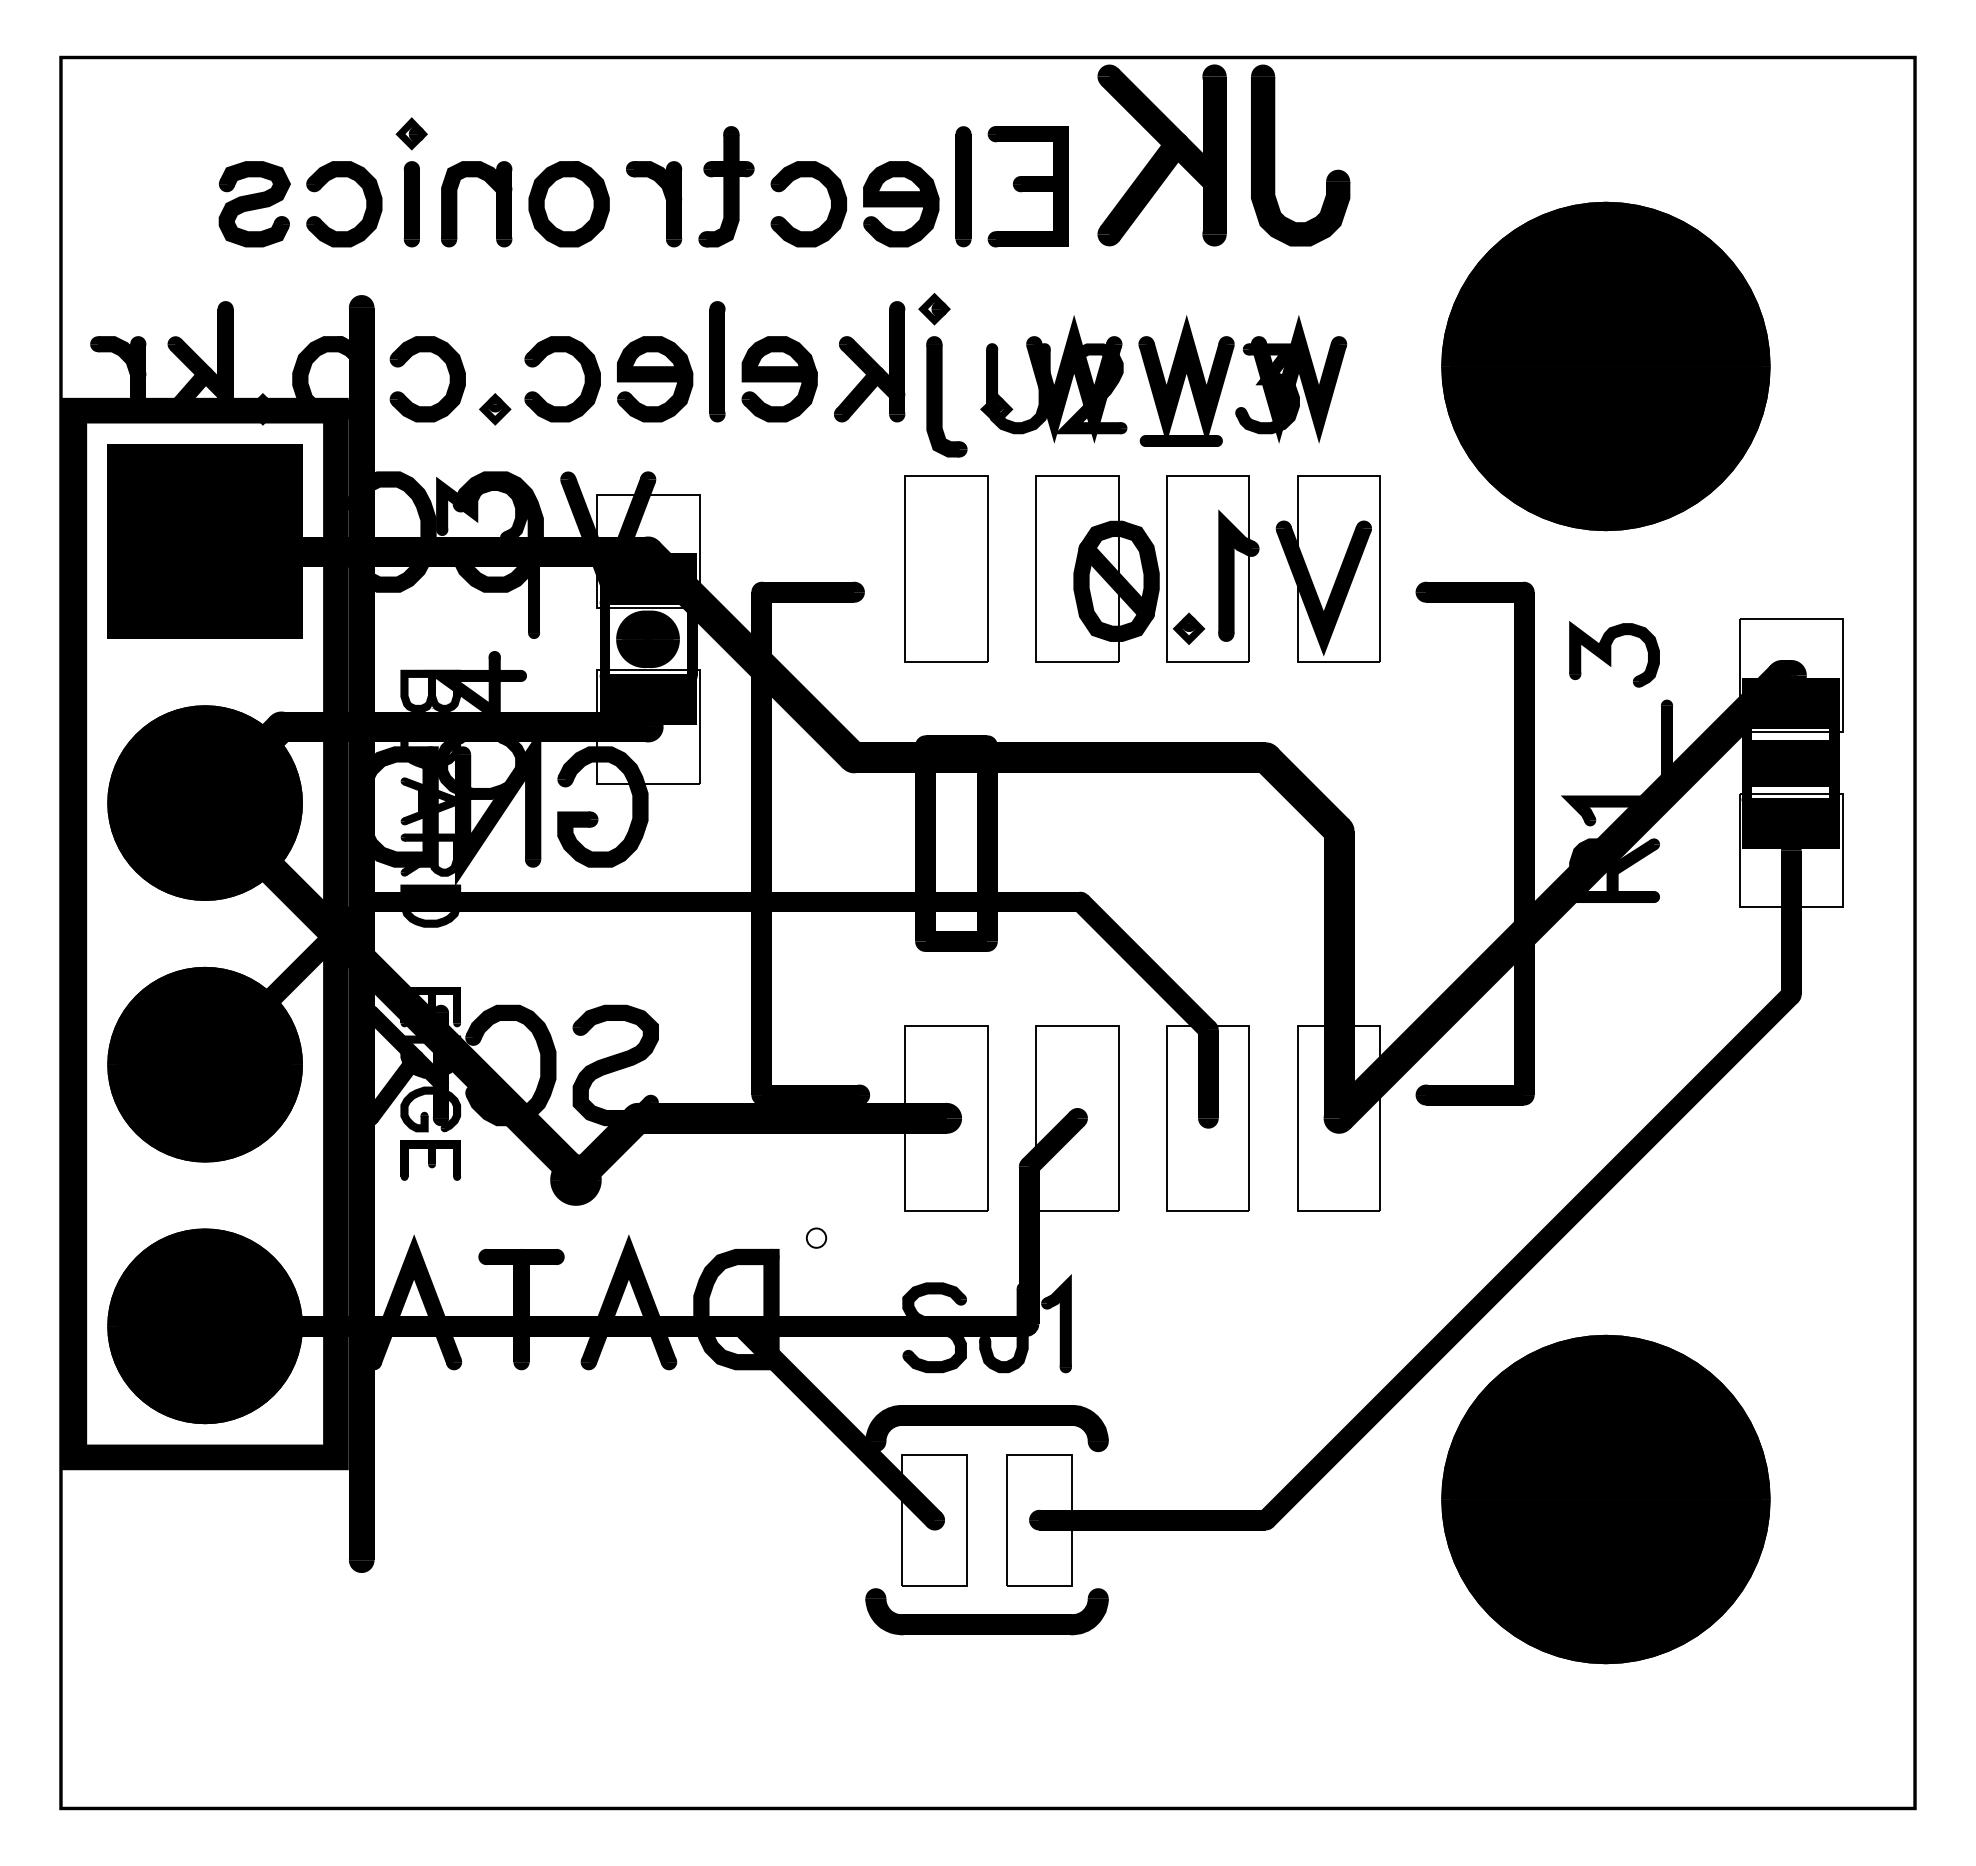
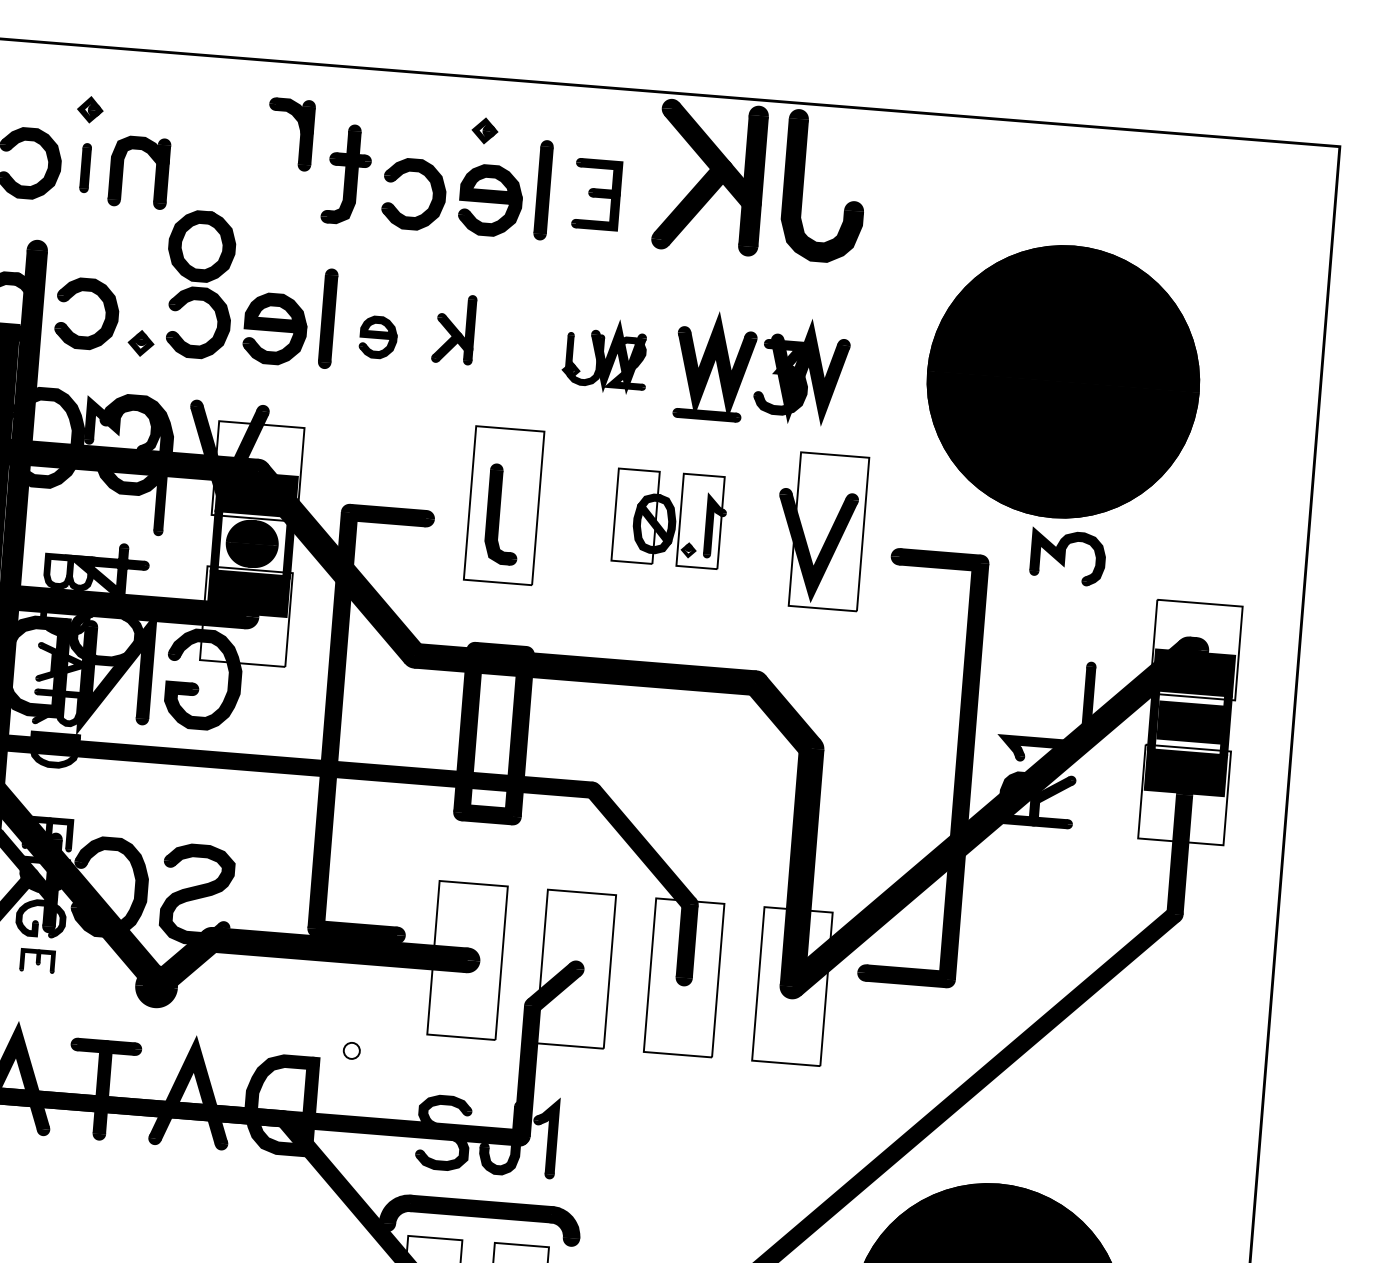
part: (1027, 186) -> (596, 194), size x0.7
part: (411, 204) -> (85, 168), size x0.7
part: (568, 204) -> (201, 246), moved
part: (666, 204) -> (300, 135), moved
part: (934, 309) -> (484, 131), moved
part: (869, 361) -> (454, 328), size x0.7
part: (779, 379) -> (378, 337), size x0.6
part: (1053, 379) -> (605, 355), size x0.7
part: (946, 396) -> (503, 514), moved
part: (1147, 568) -> (670, 518), size x0.6
part: (1614, 654) -> (1068, 557), moved
part: (430, 1160) -> (37, 960), size x0.7

